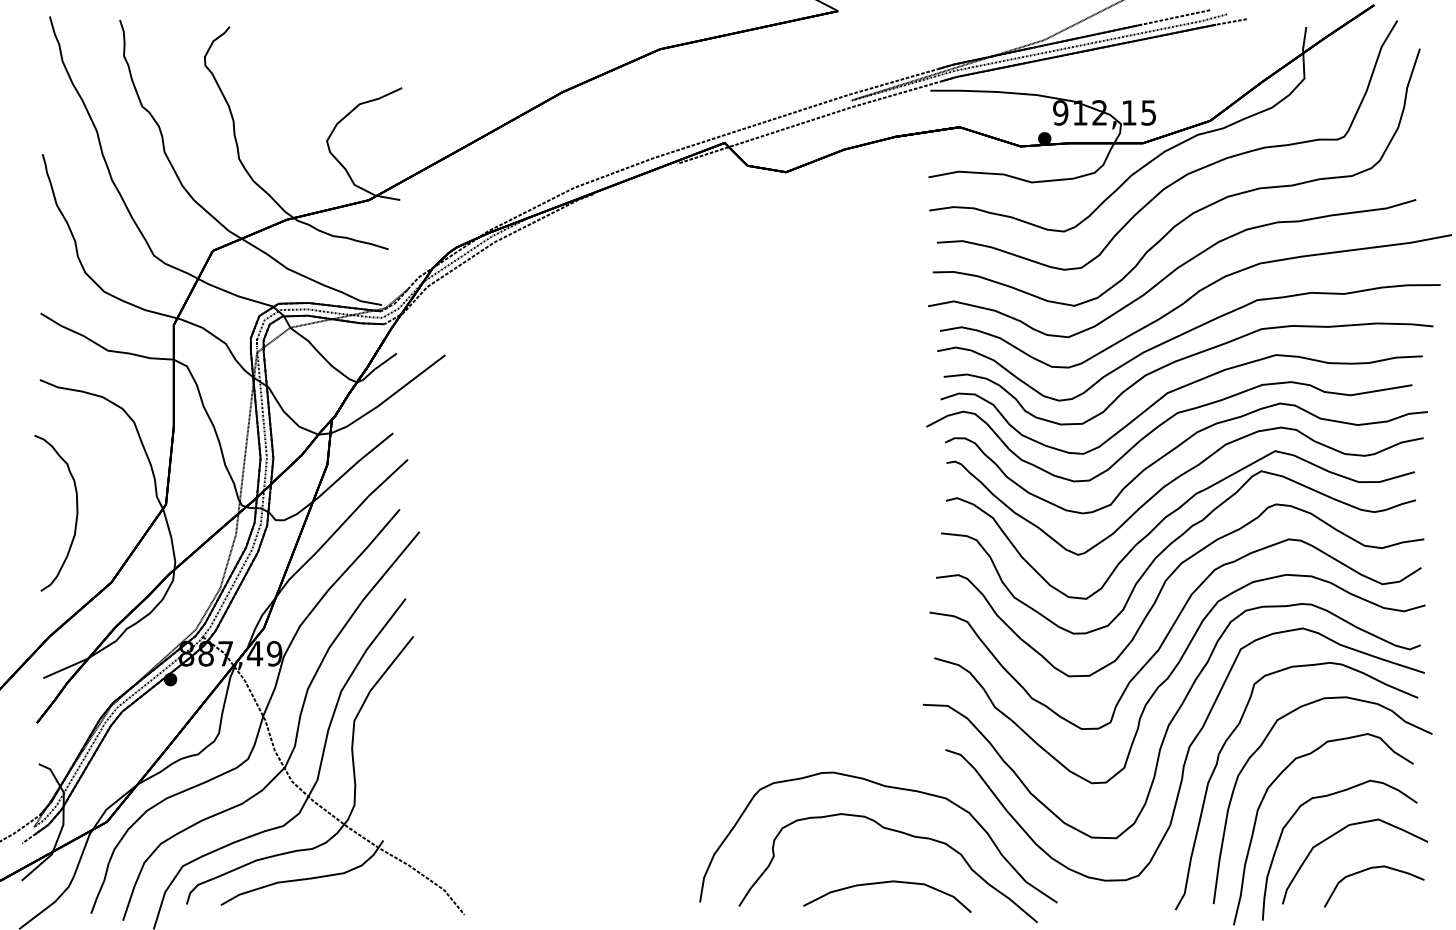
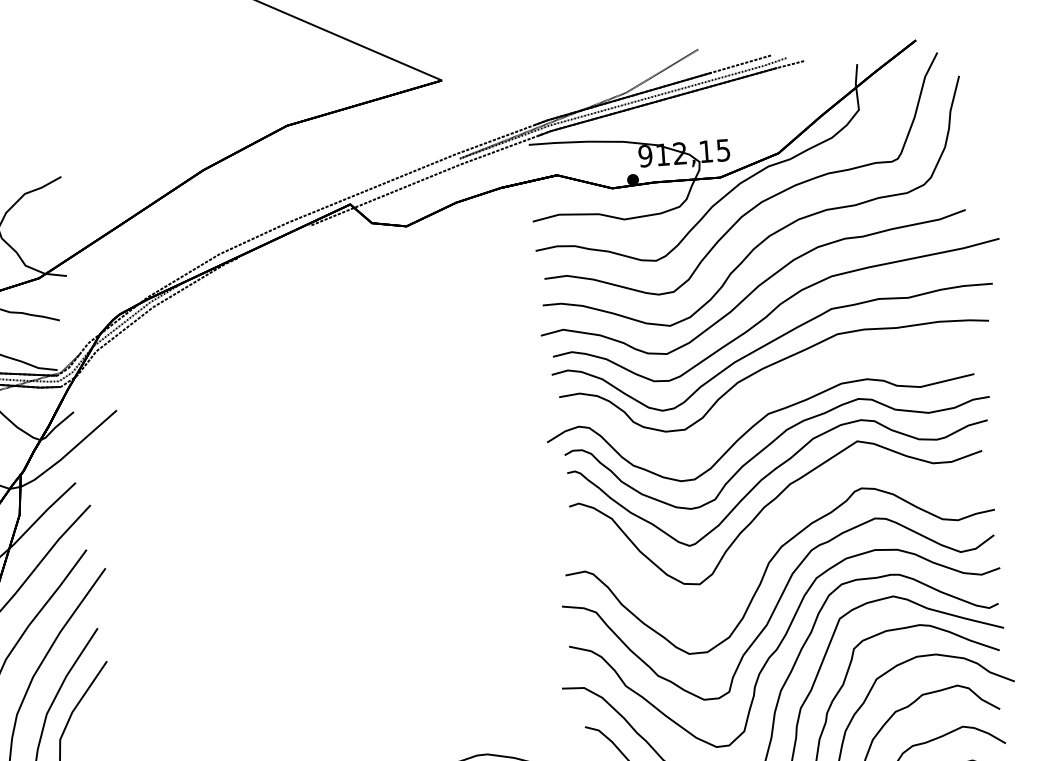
part: (1177, 390) -> (766, 394), removed
part: (1171, 544) -> (771, 530), removed

